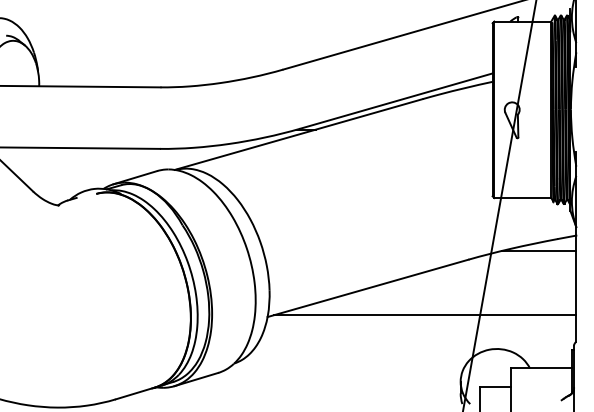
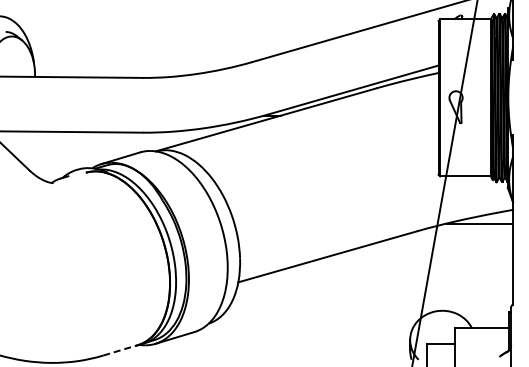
line: (425, 314) -> (378, 280), removed
line: (136, 393) -> (121, 350), solid -> dashed

